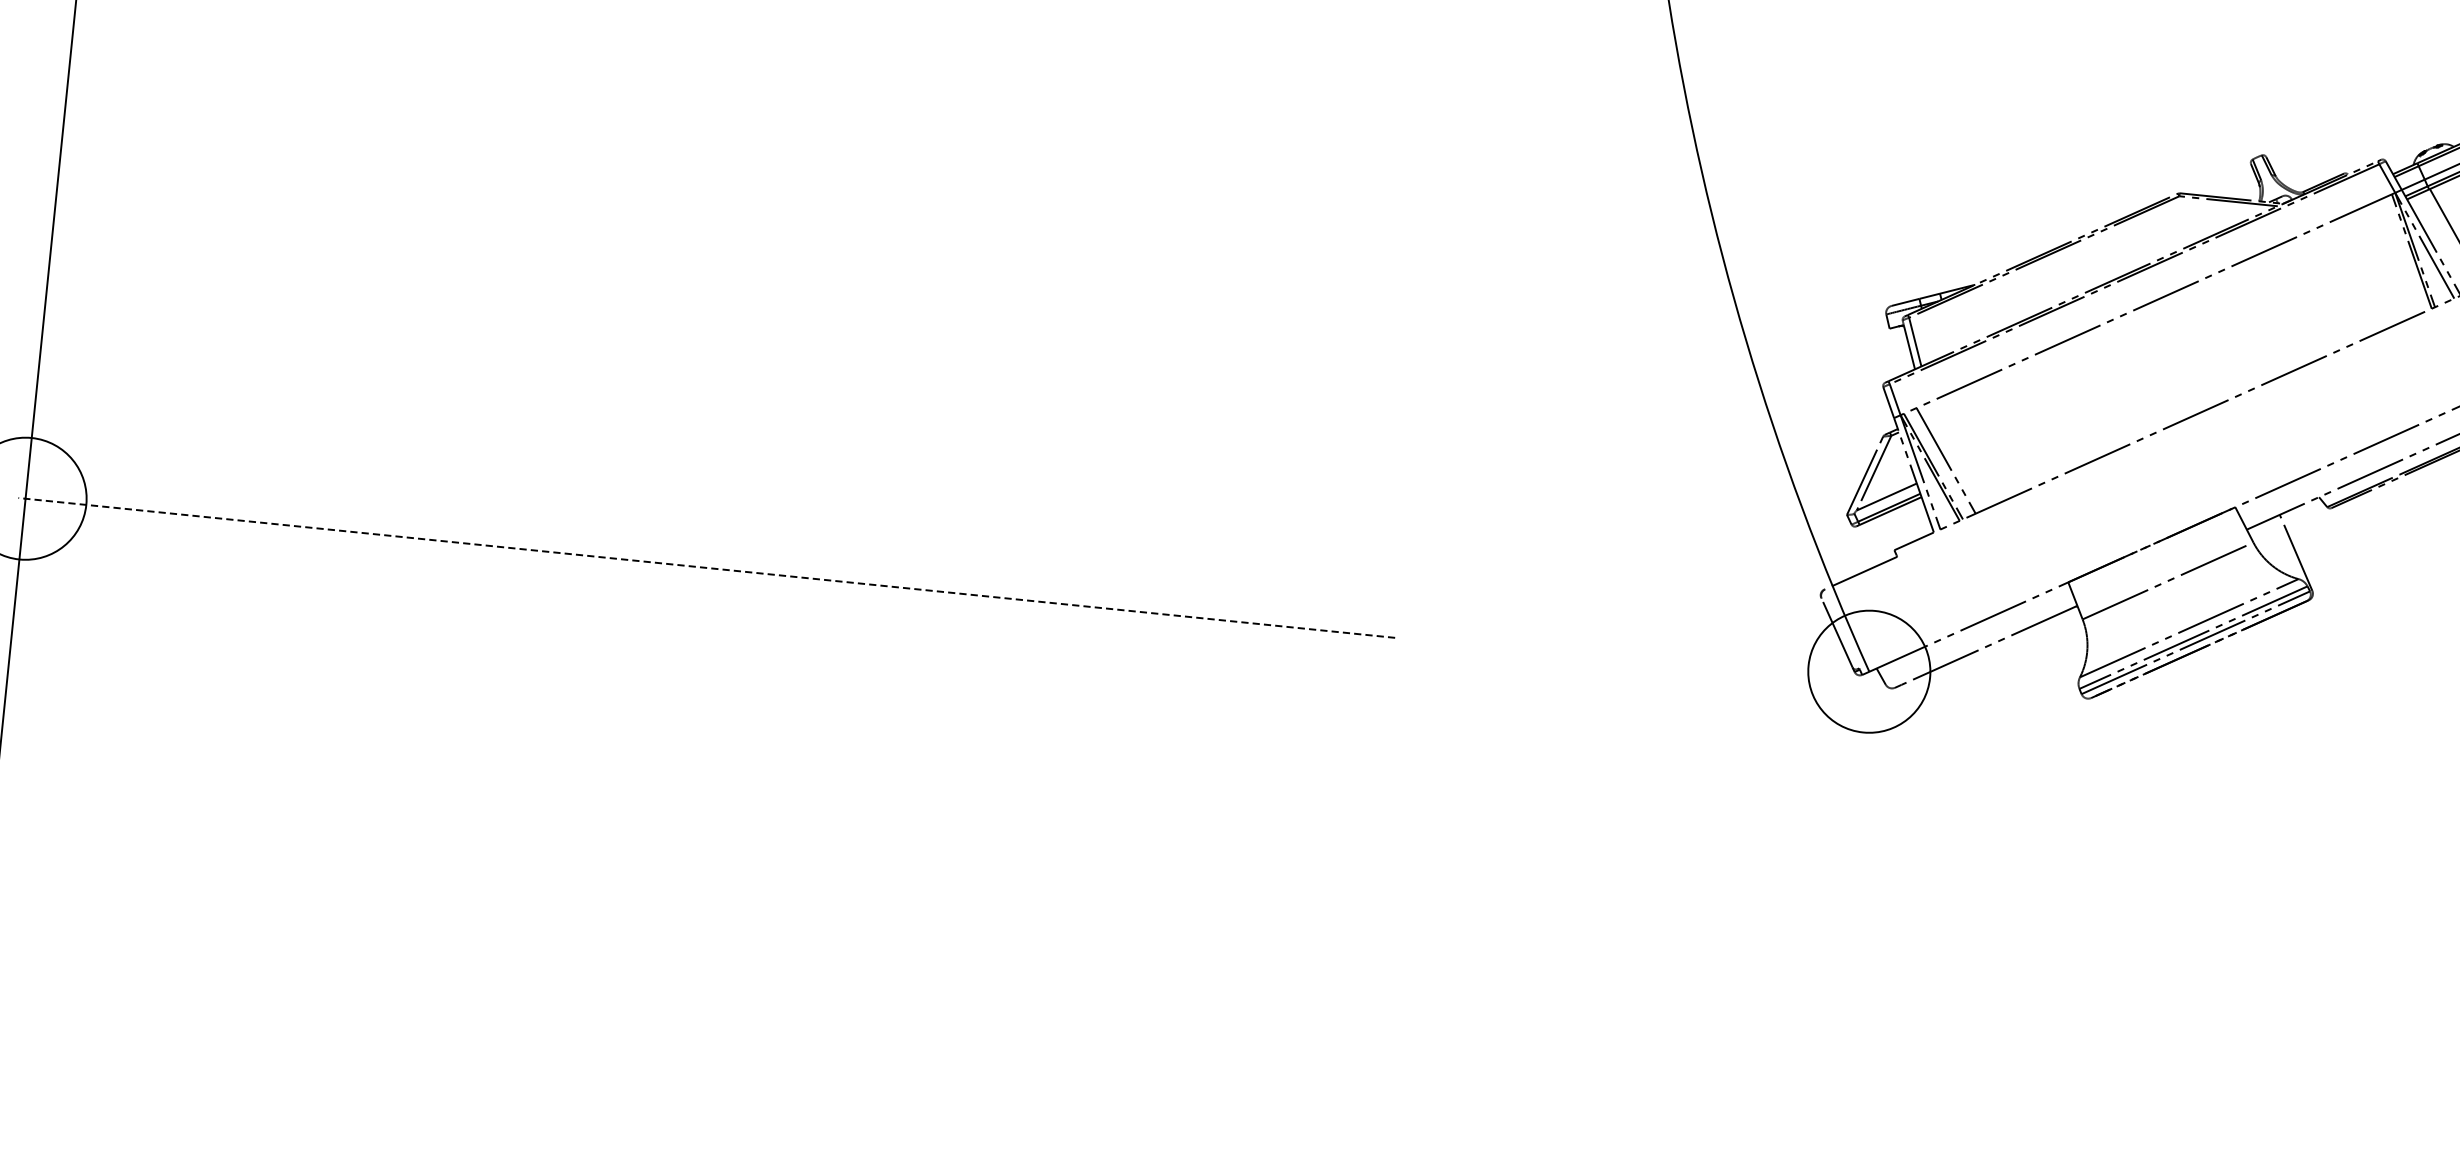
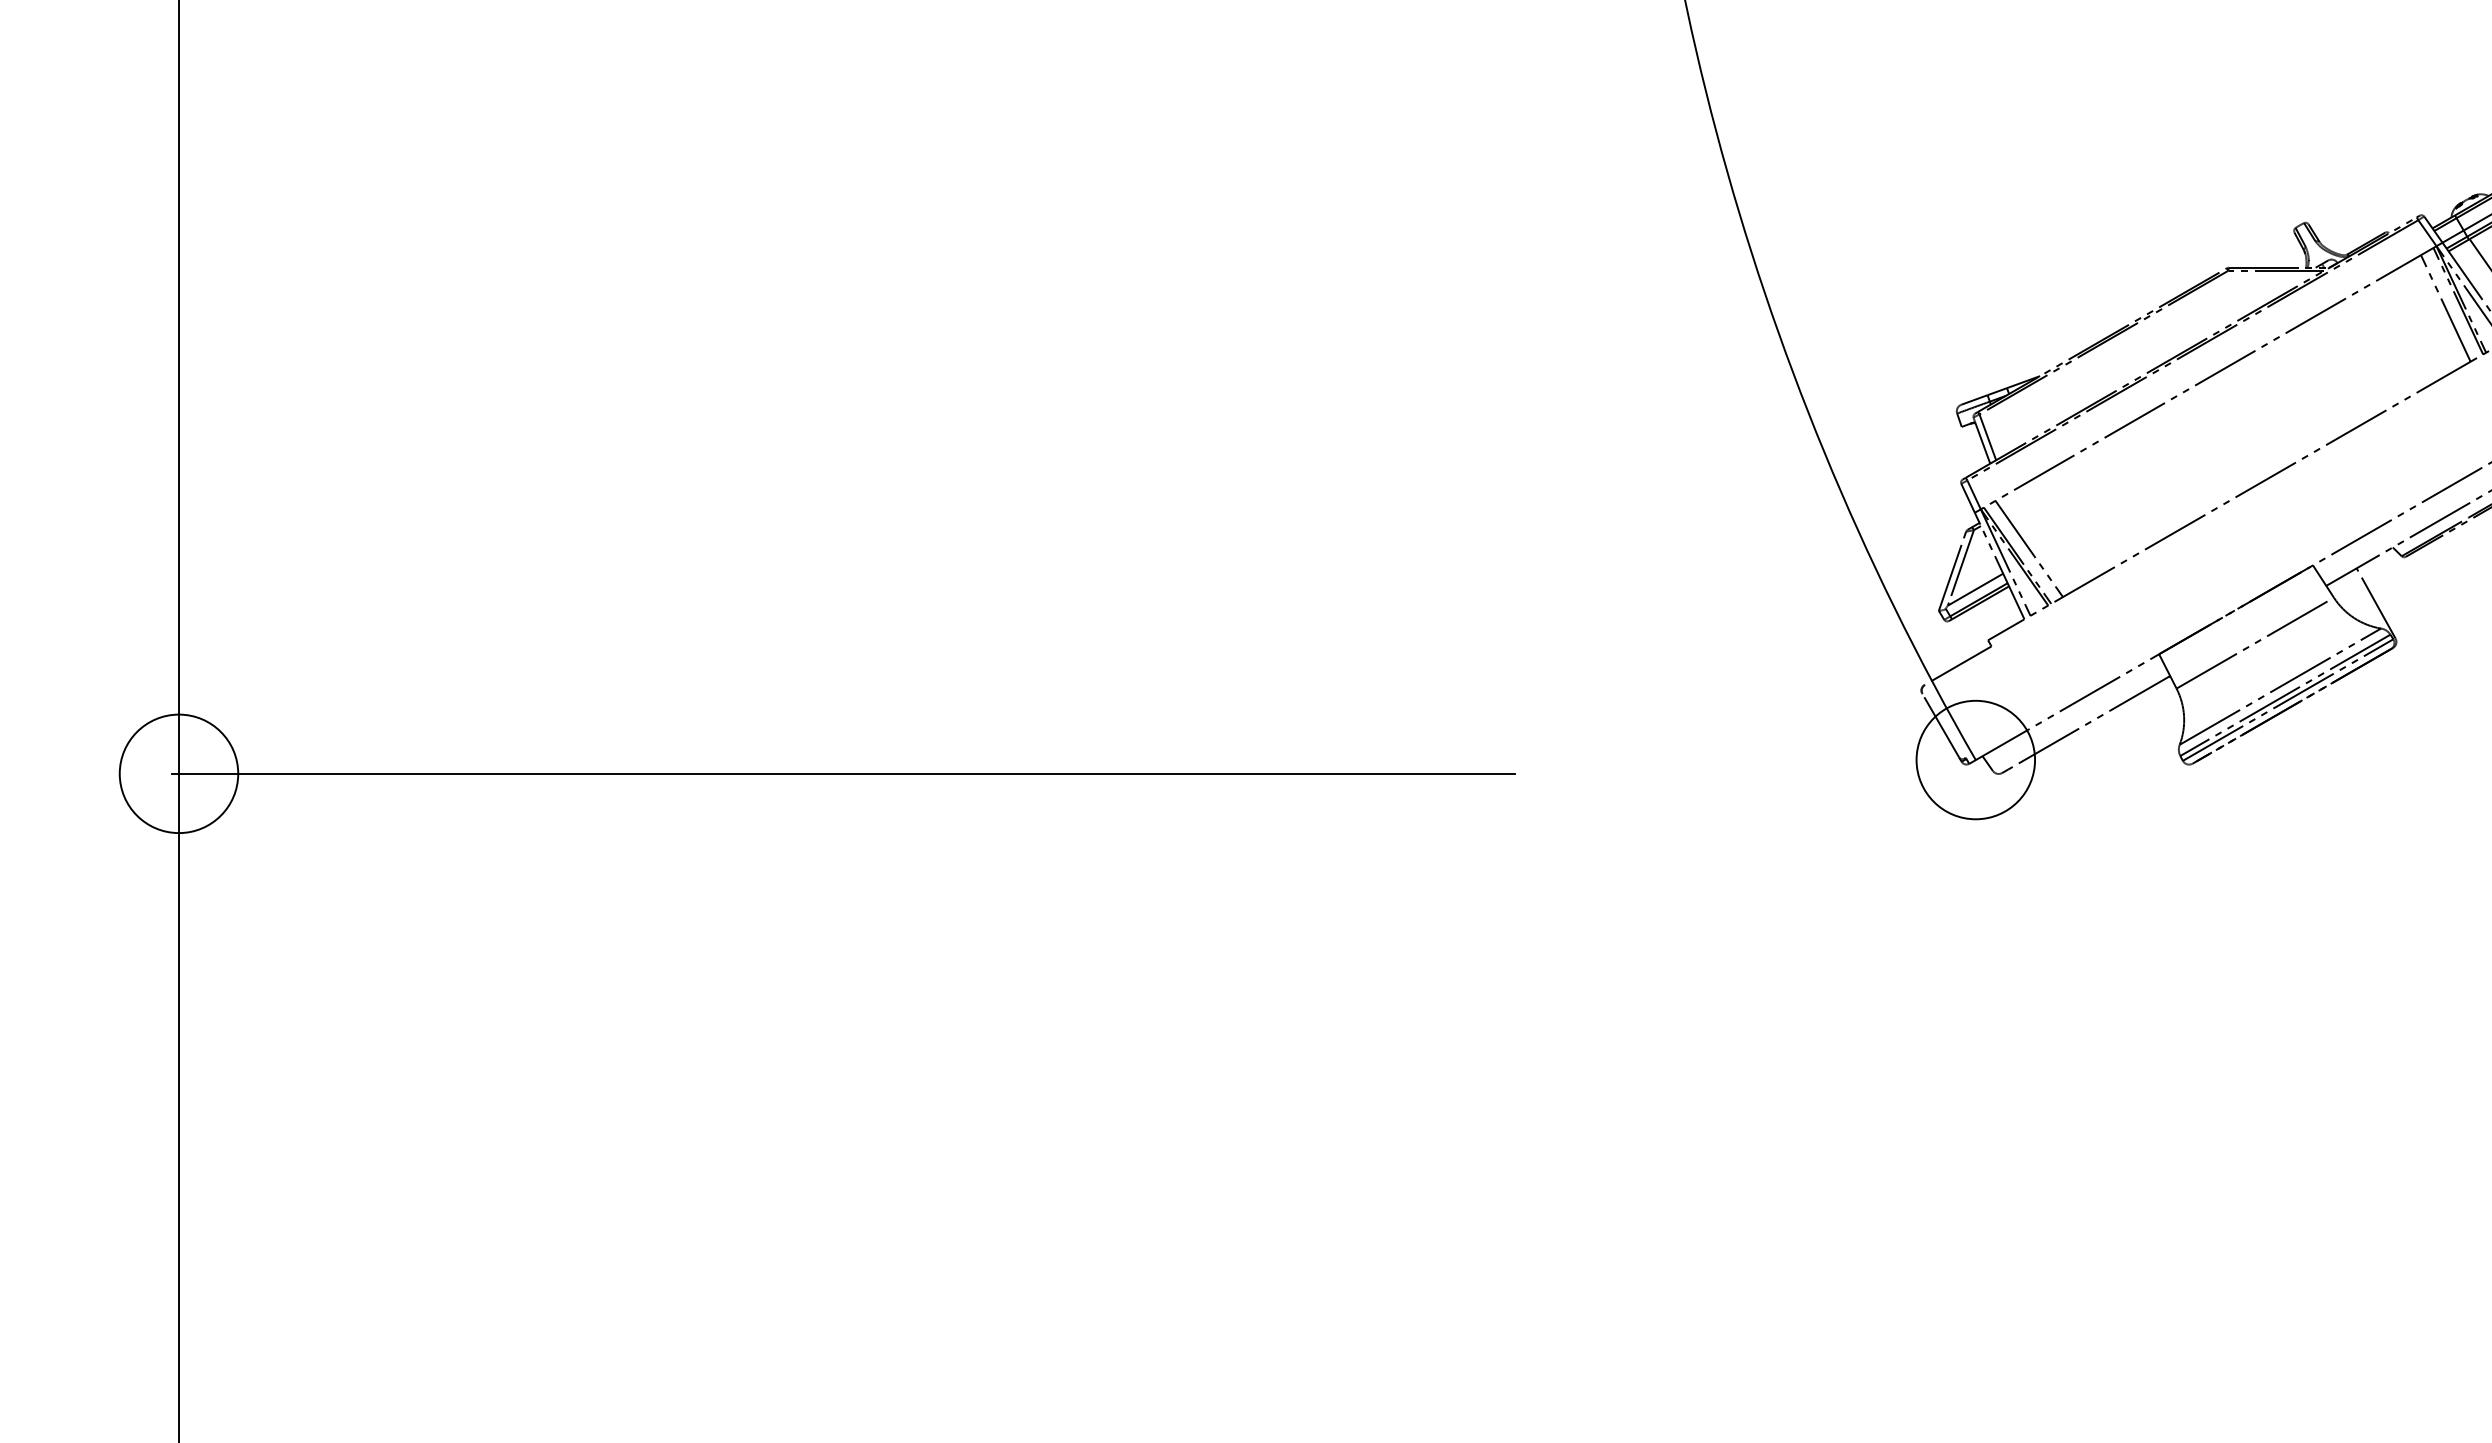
line: (2397, 257) -> (2445, 308), added
line: (705, 567) -> (842, 773), dashed -> solid

